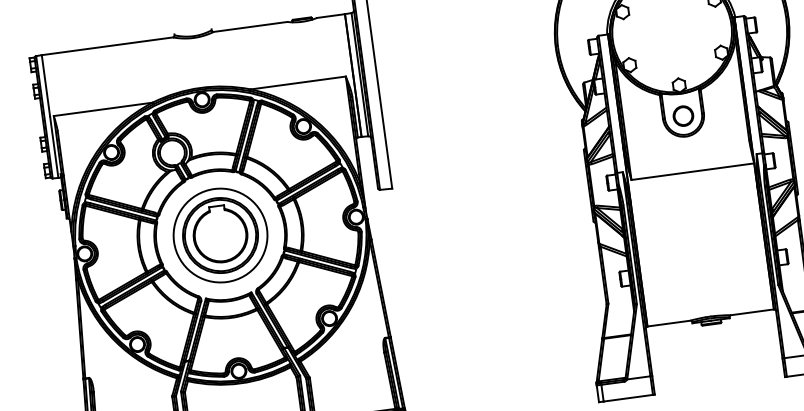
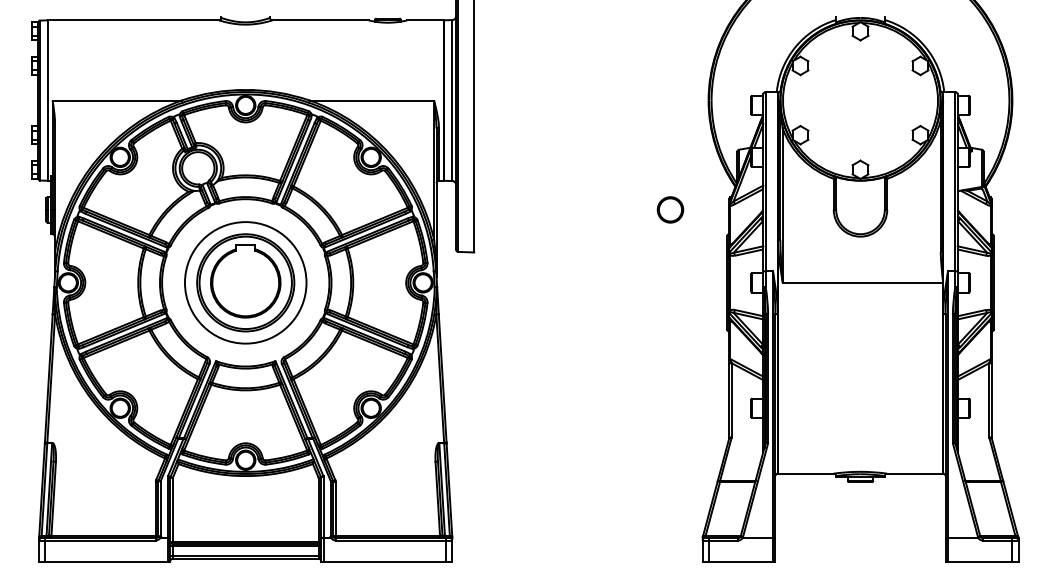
part: (683, 115) -> (670, 209), moved

